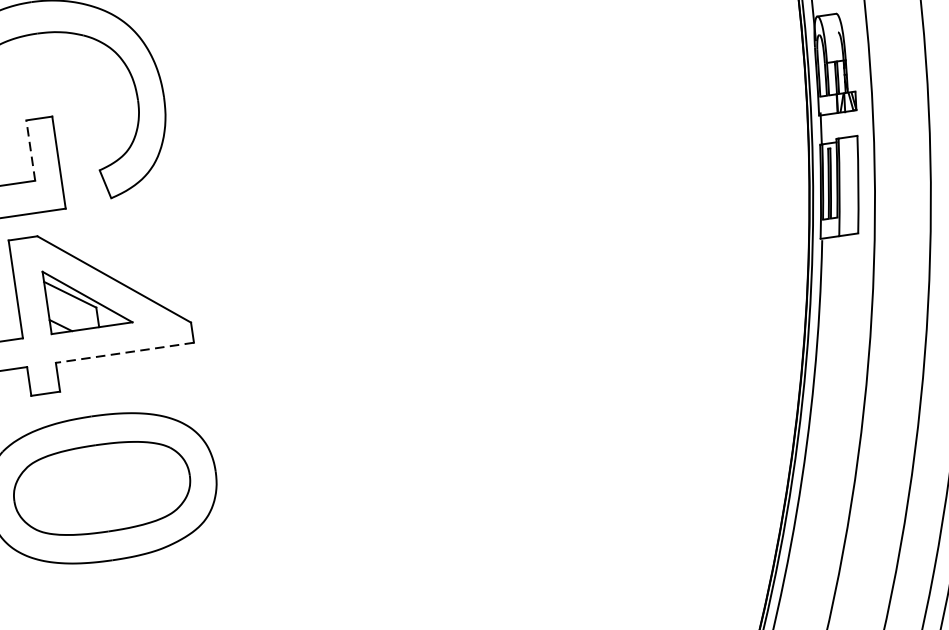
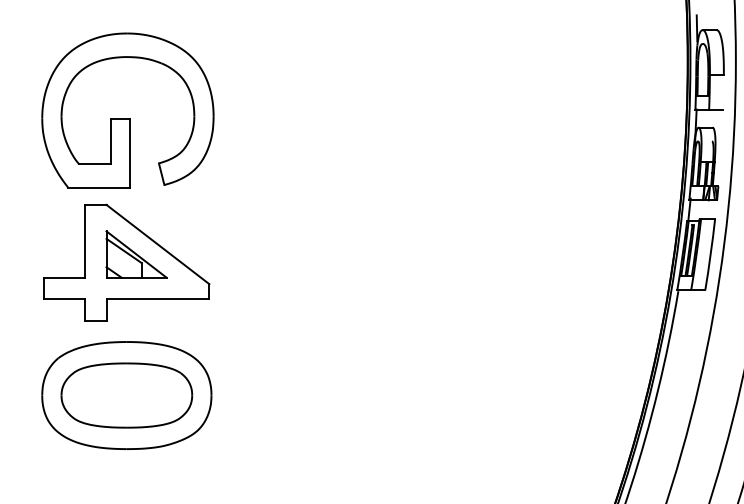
line: (30, 150) -> (110, 141), dashed -> solid
line: (124, 353) -> (157, 299), dashed -> solid

